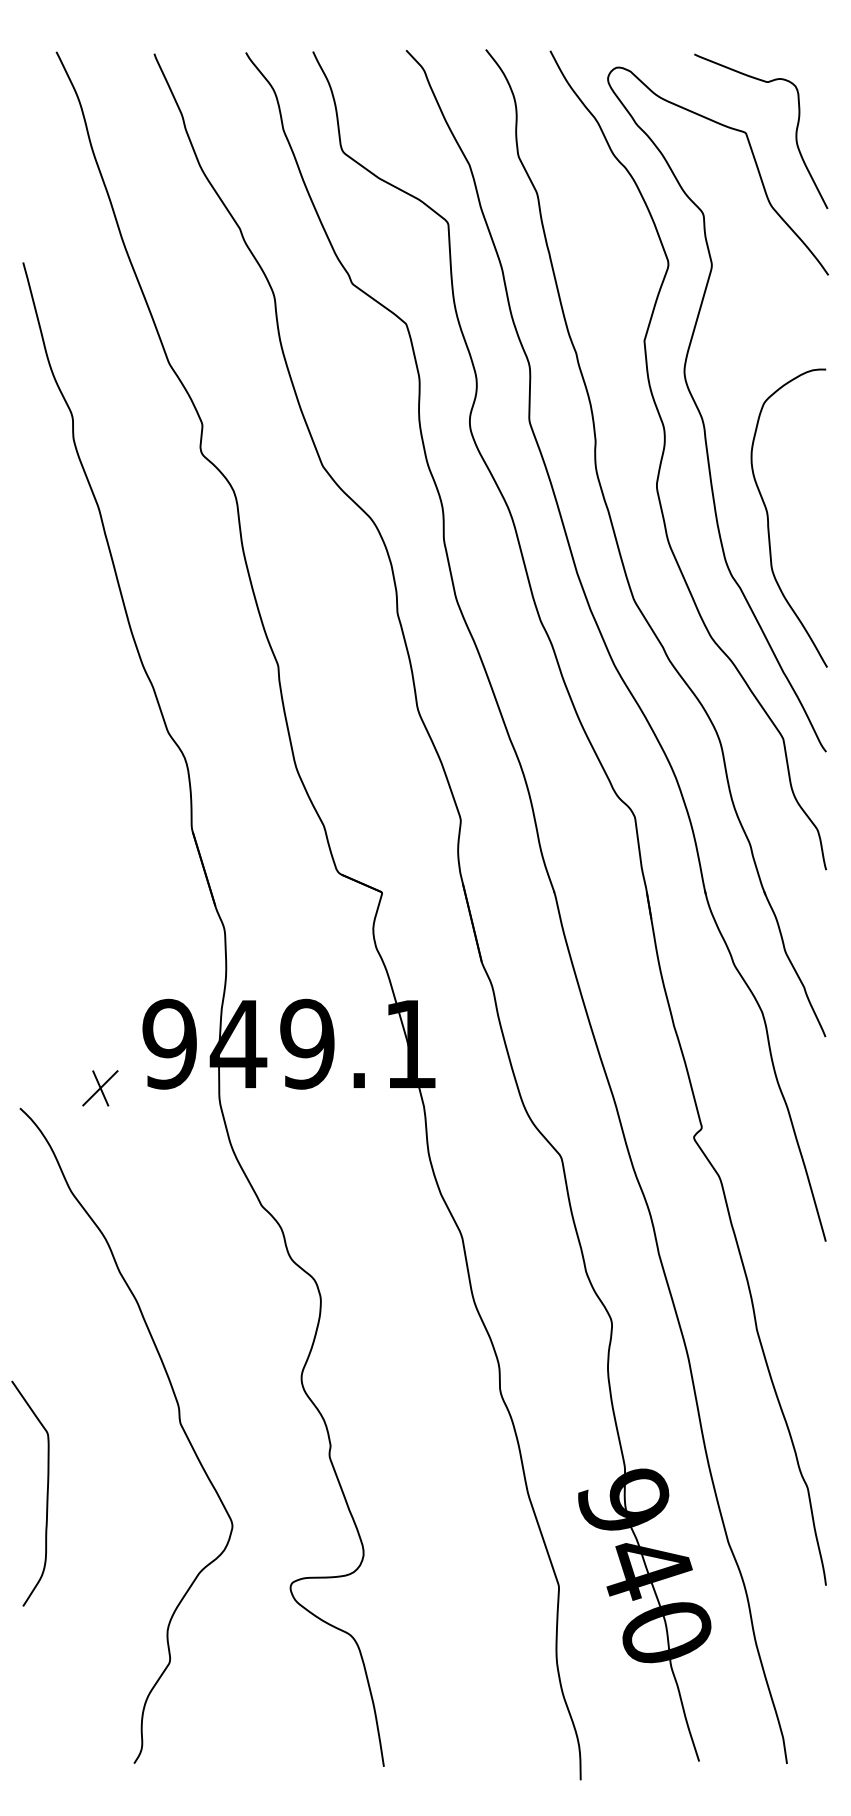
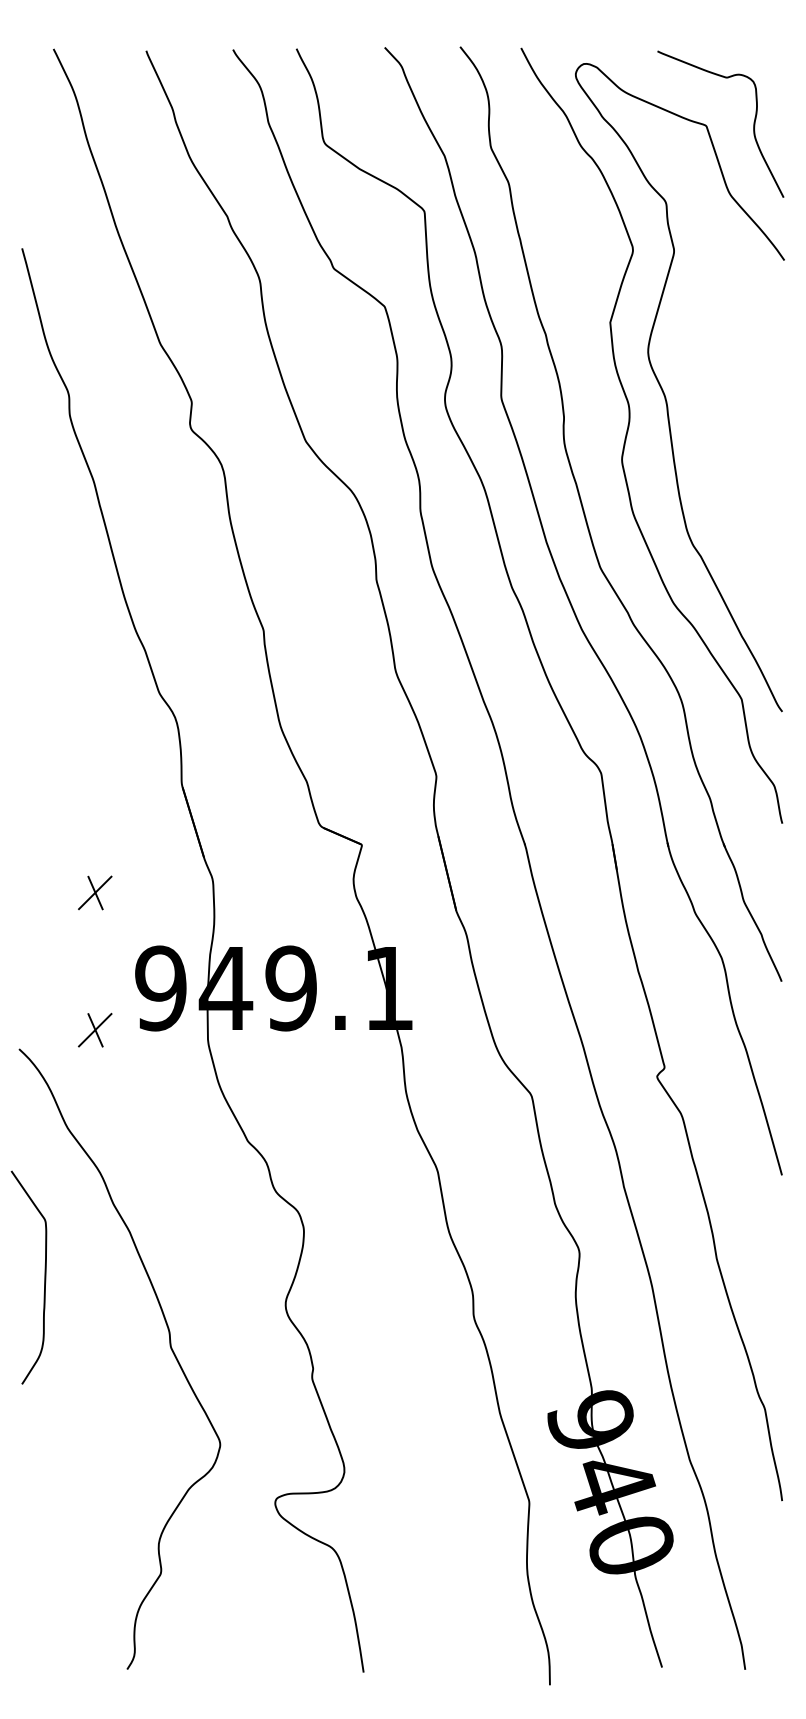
curve: (769, 523) -> (728, 495), removed
part: (100, 943) -> (95, 893), added
curve: (46, 1493) -> (44, 1277), moved

